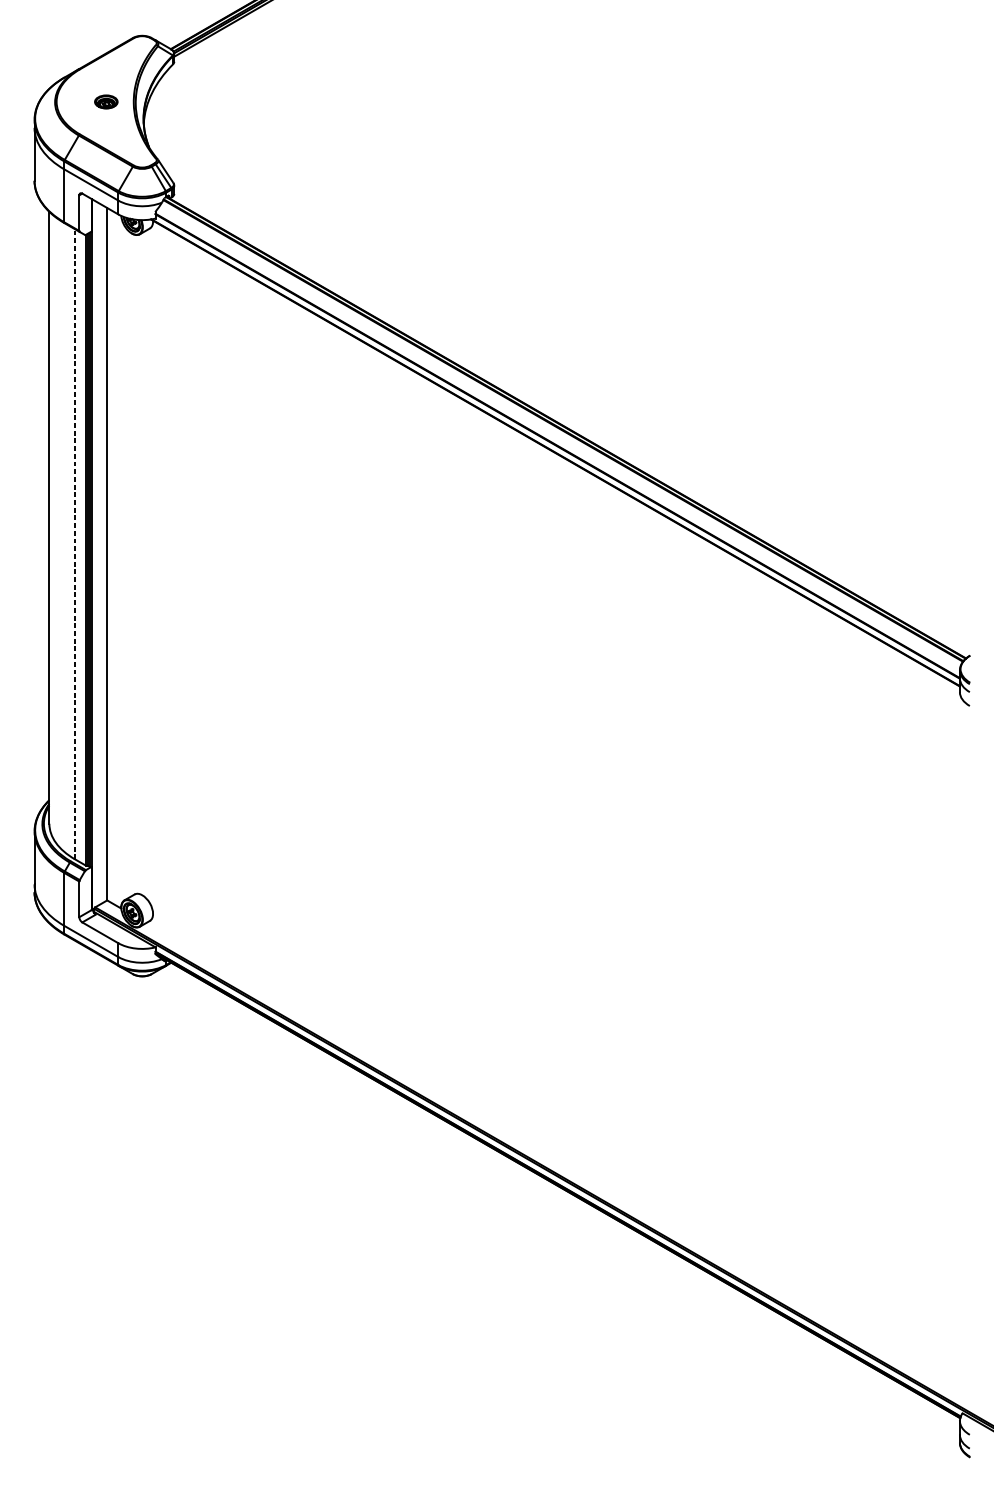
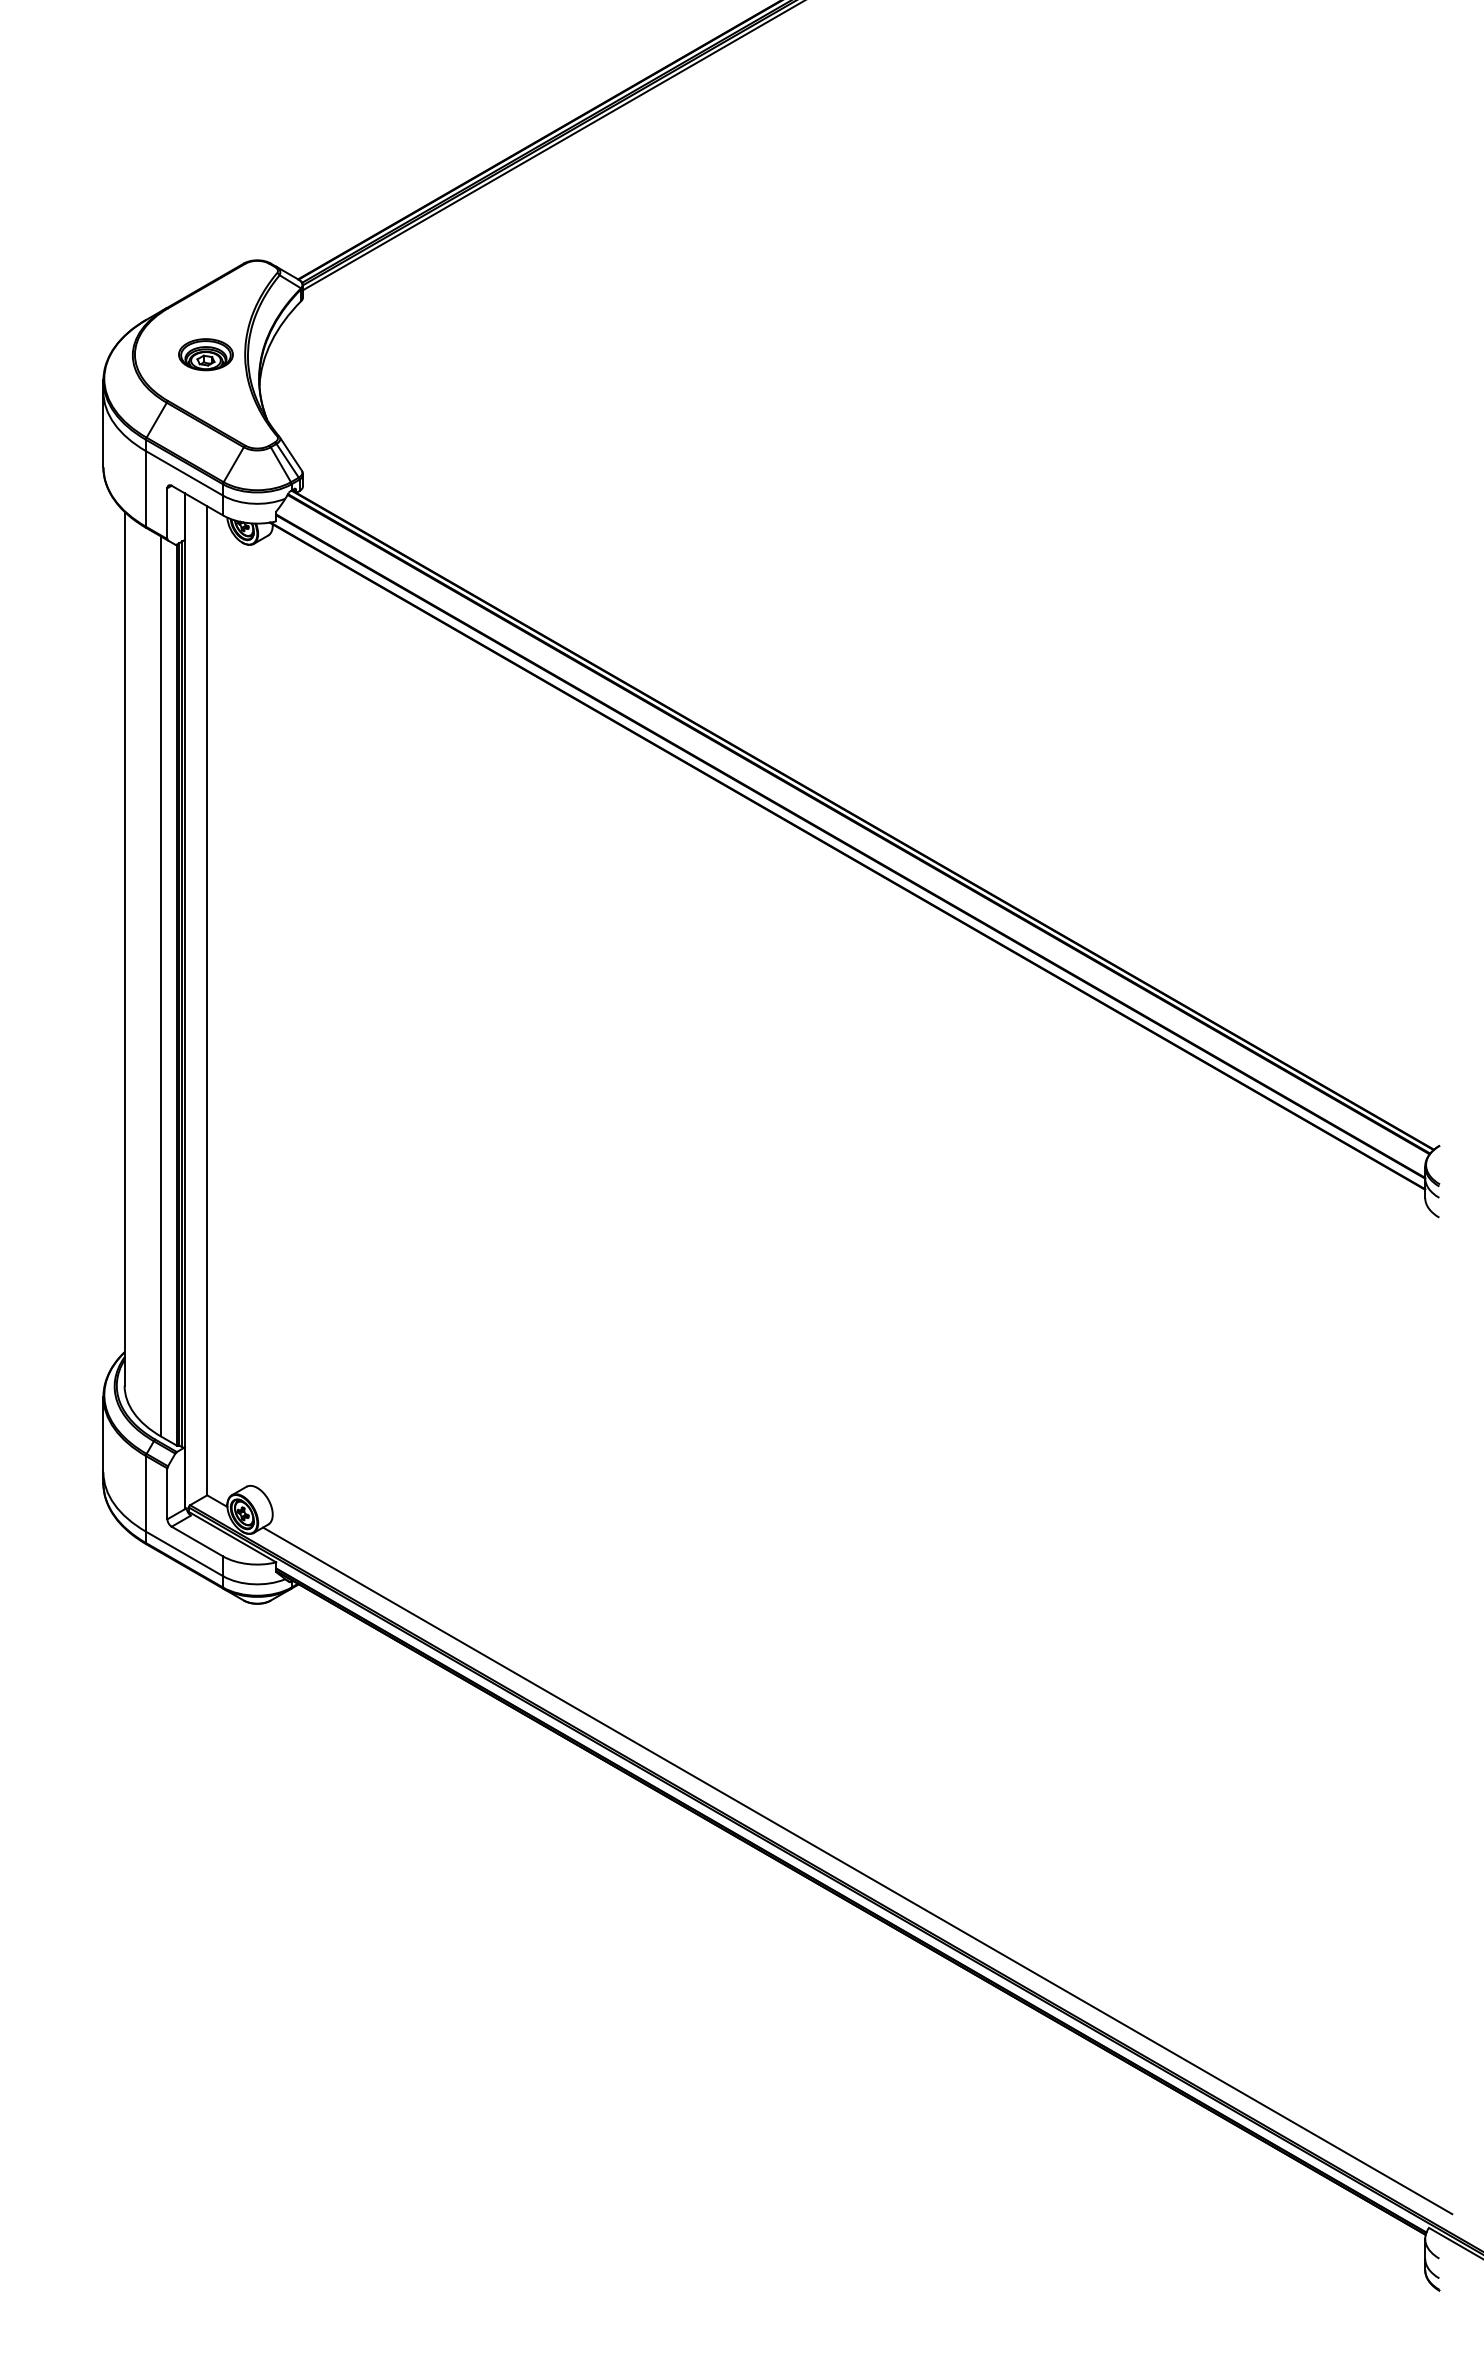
part: (106, 101) -> (205, 354), size x1.67
line: (74, 543) -> (160, 985), dashed -> solid
line: (562, 1163) -> (857, 1870), added

